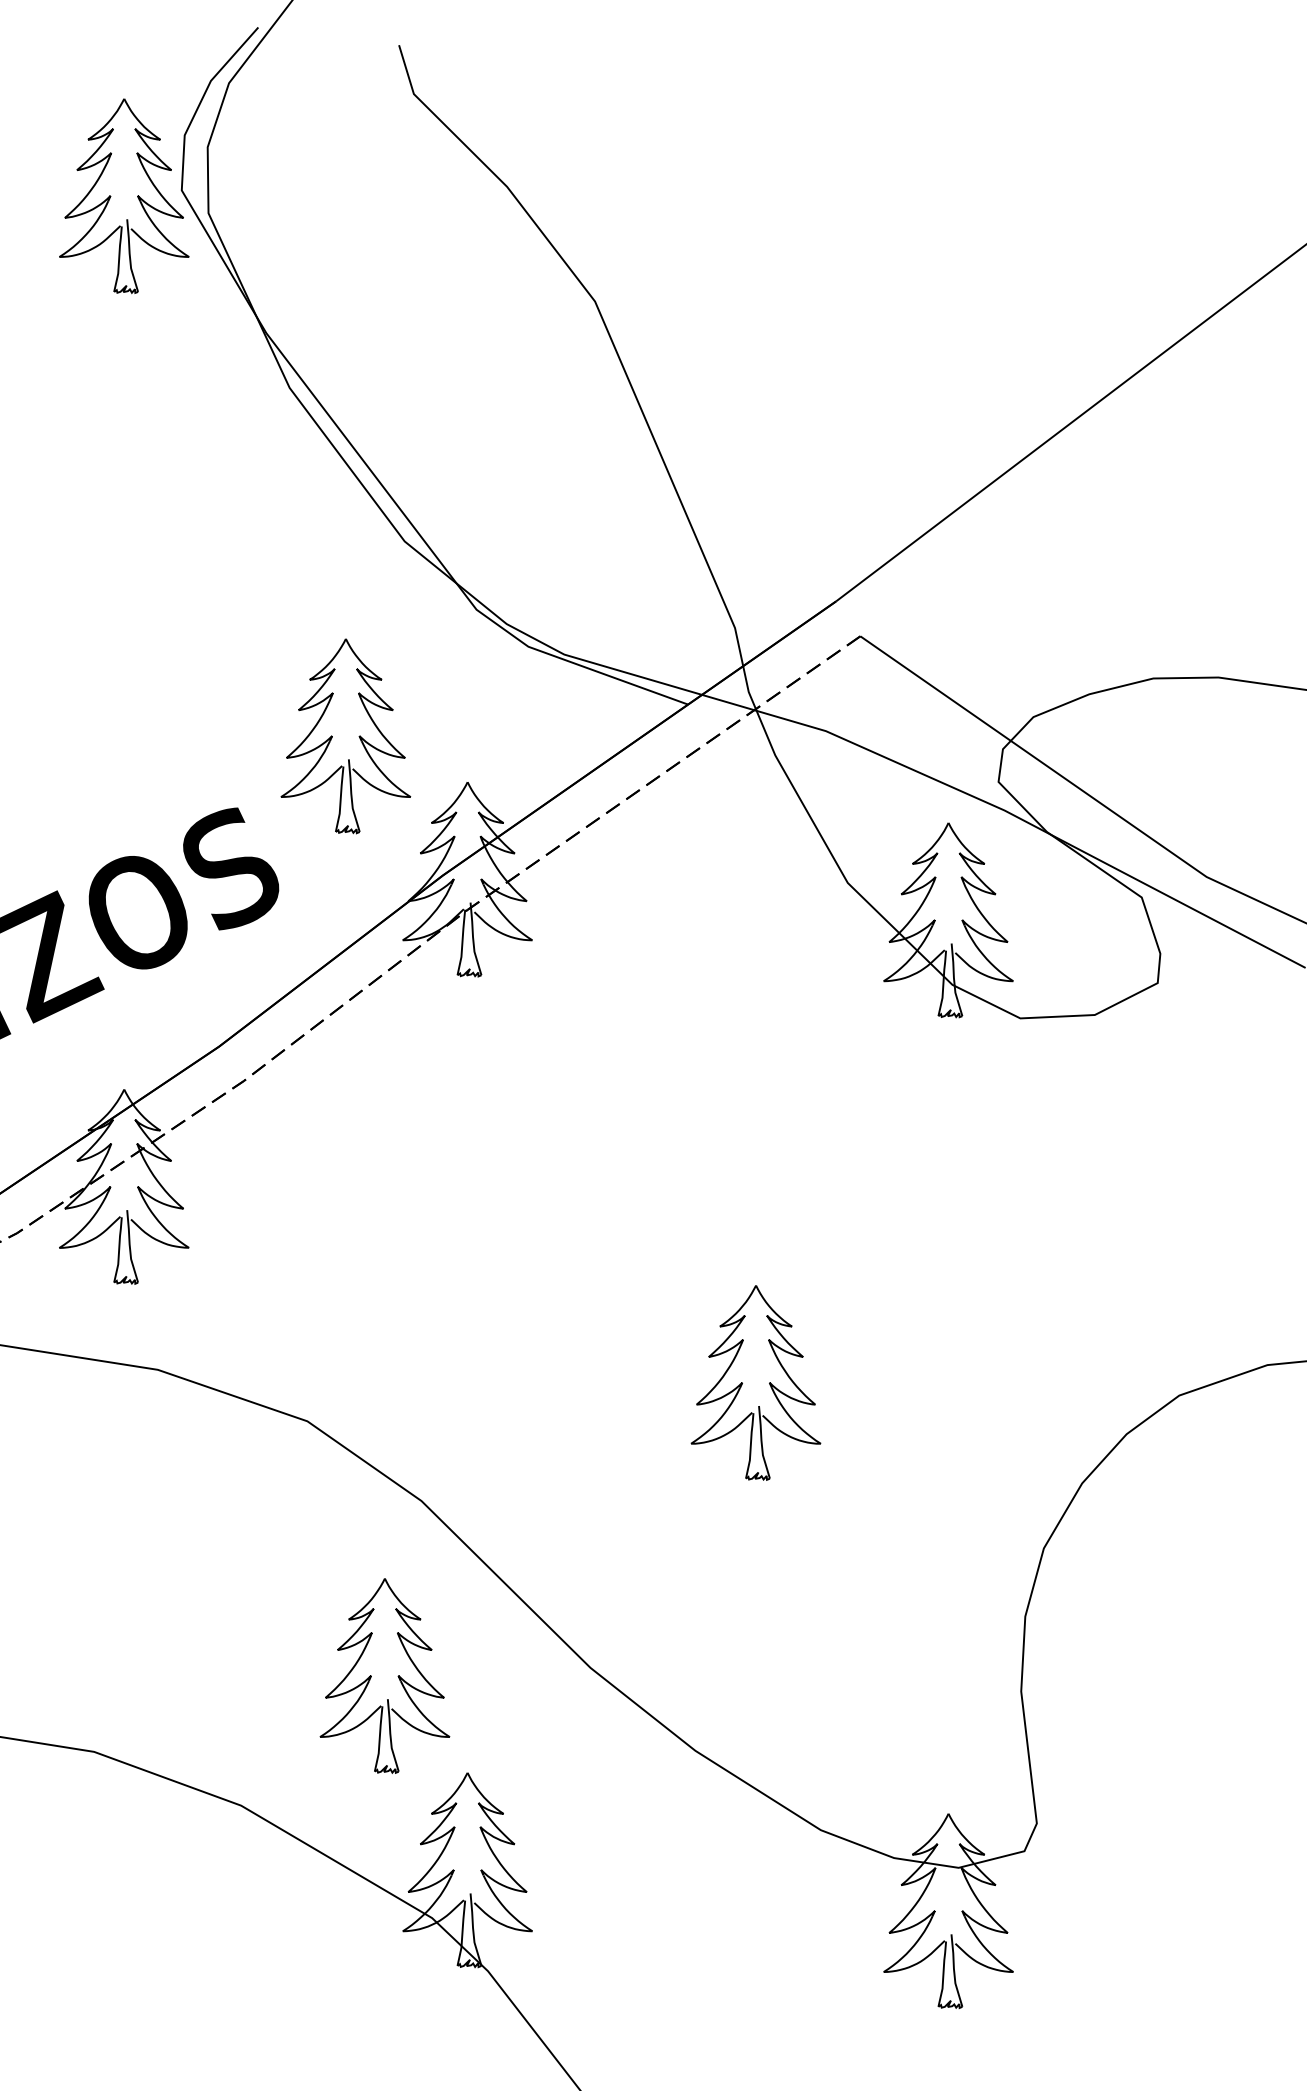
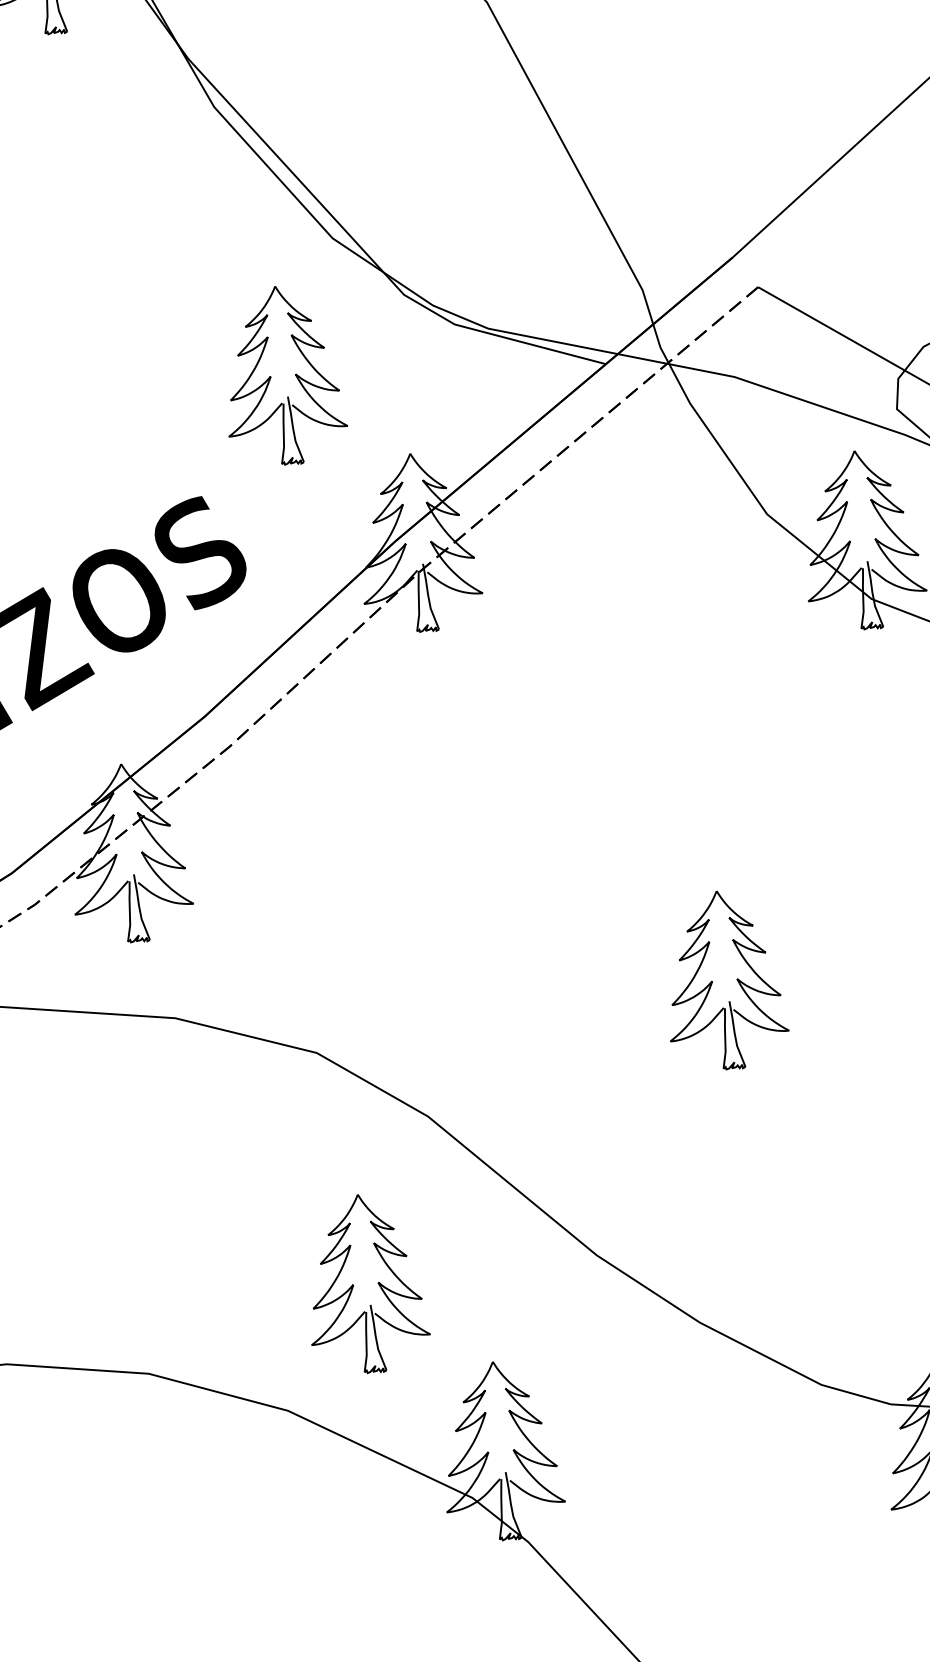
part: (332, 736) -> (271, 377), moved
part: (371, 1675) -> (353, 1284), moved

